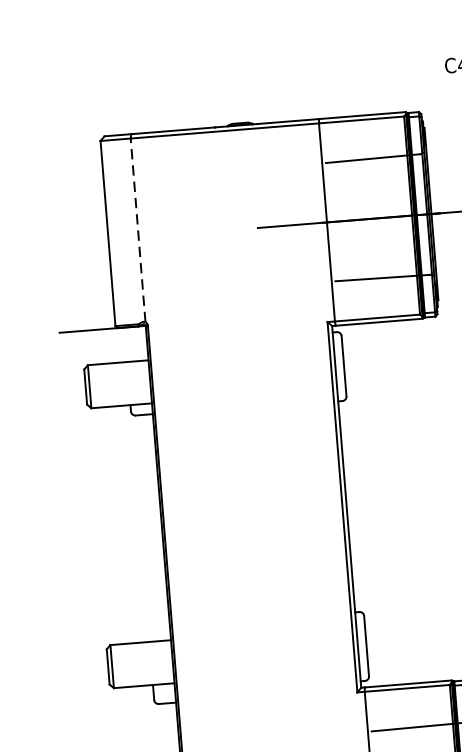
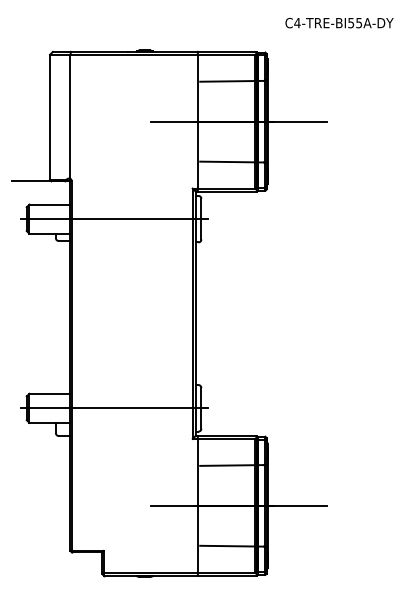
line: (138, 229) -> (70, 116), dashed -> solid
line: (215, 377) -> (114, 219), added
line: (238, 656) -> (114, 408), added

